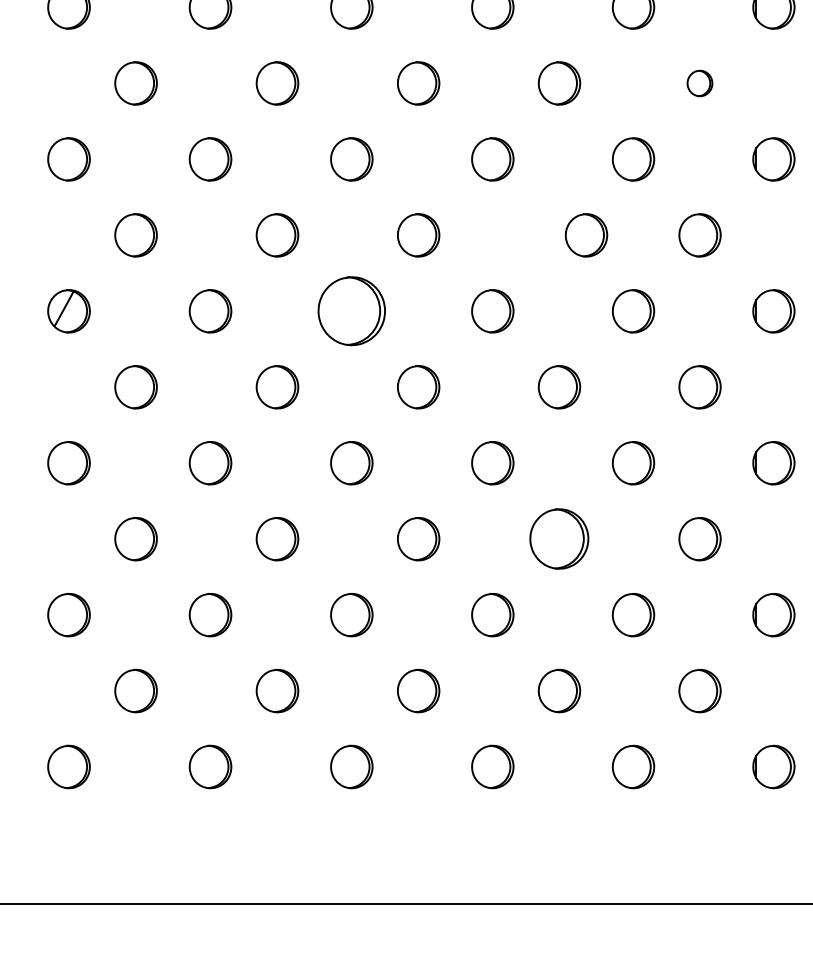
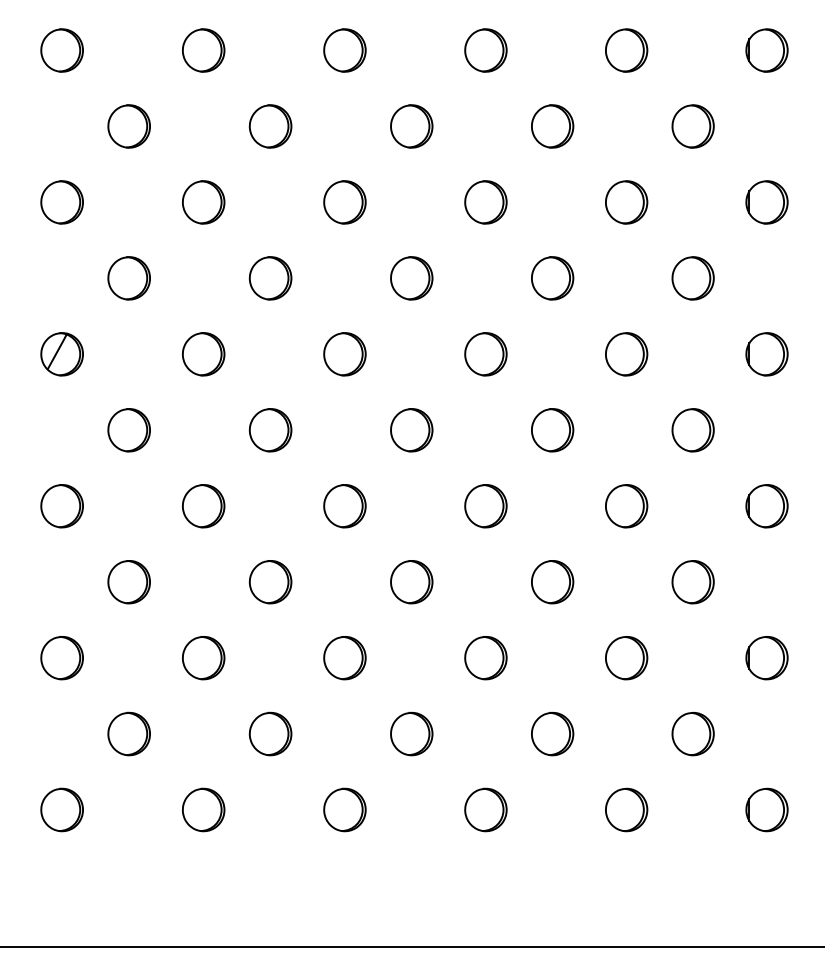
part: (699, 83) -> (692, 126), size x1.67
part: (586, 235) -> (552, 278), moved
part: (351, 311) -> (344, 354), size x0.62
part: (559, 539) -> (552, 582), size x0.71

